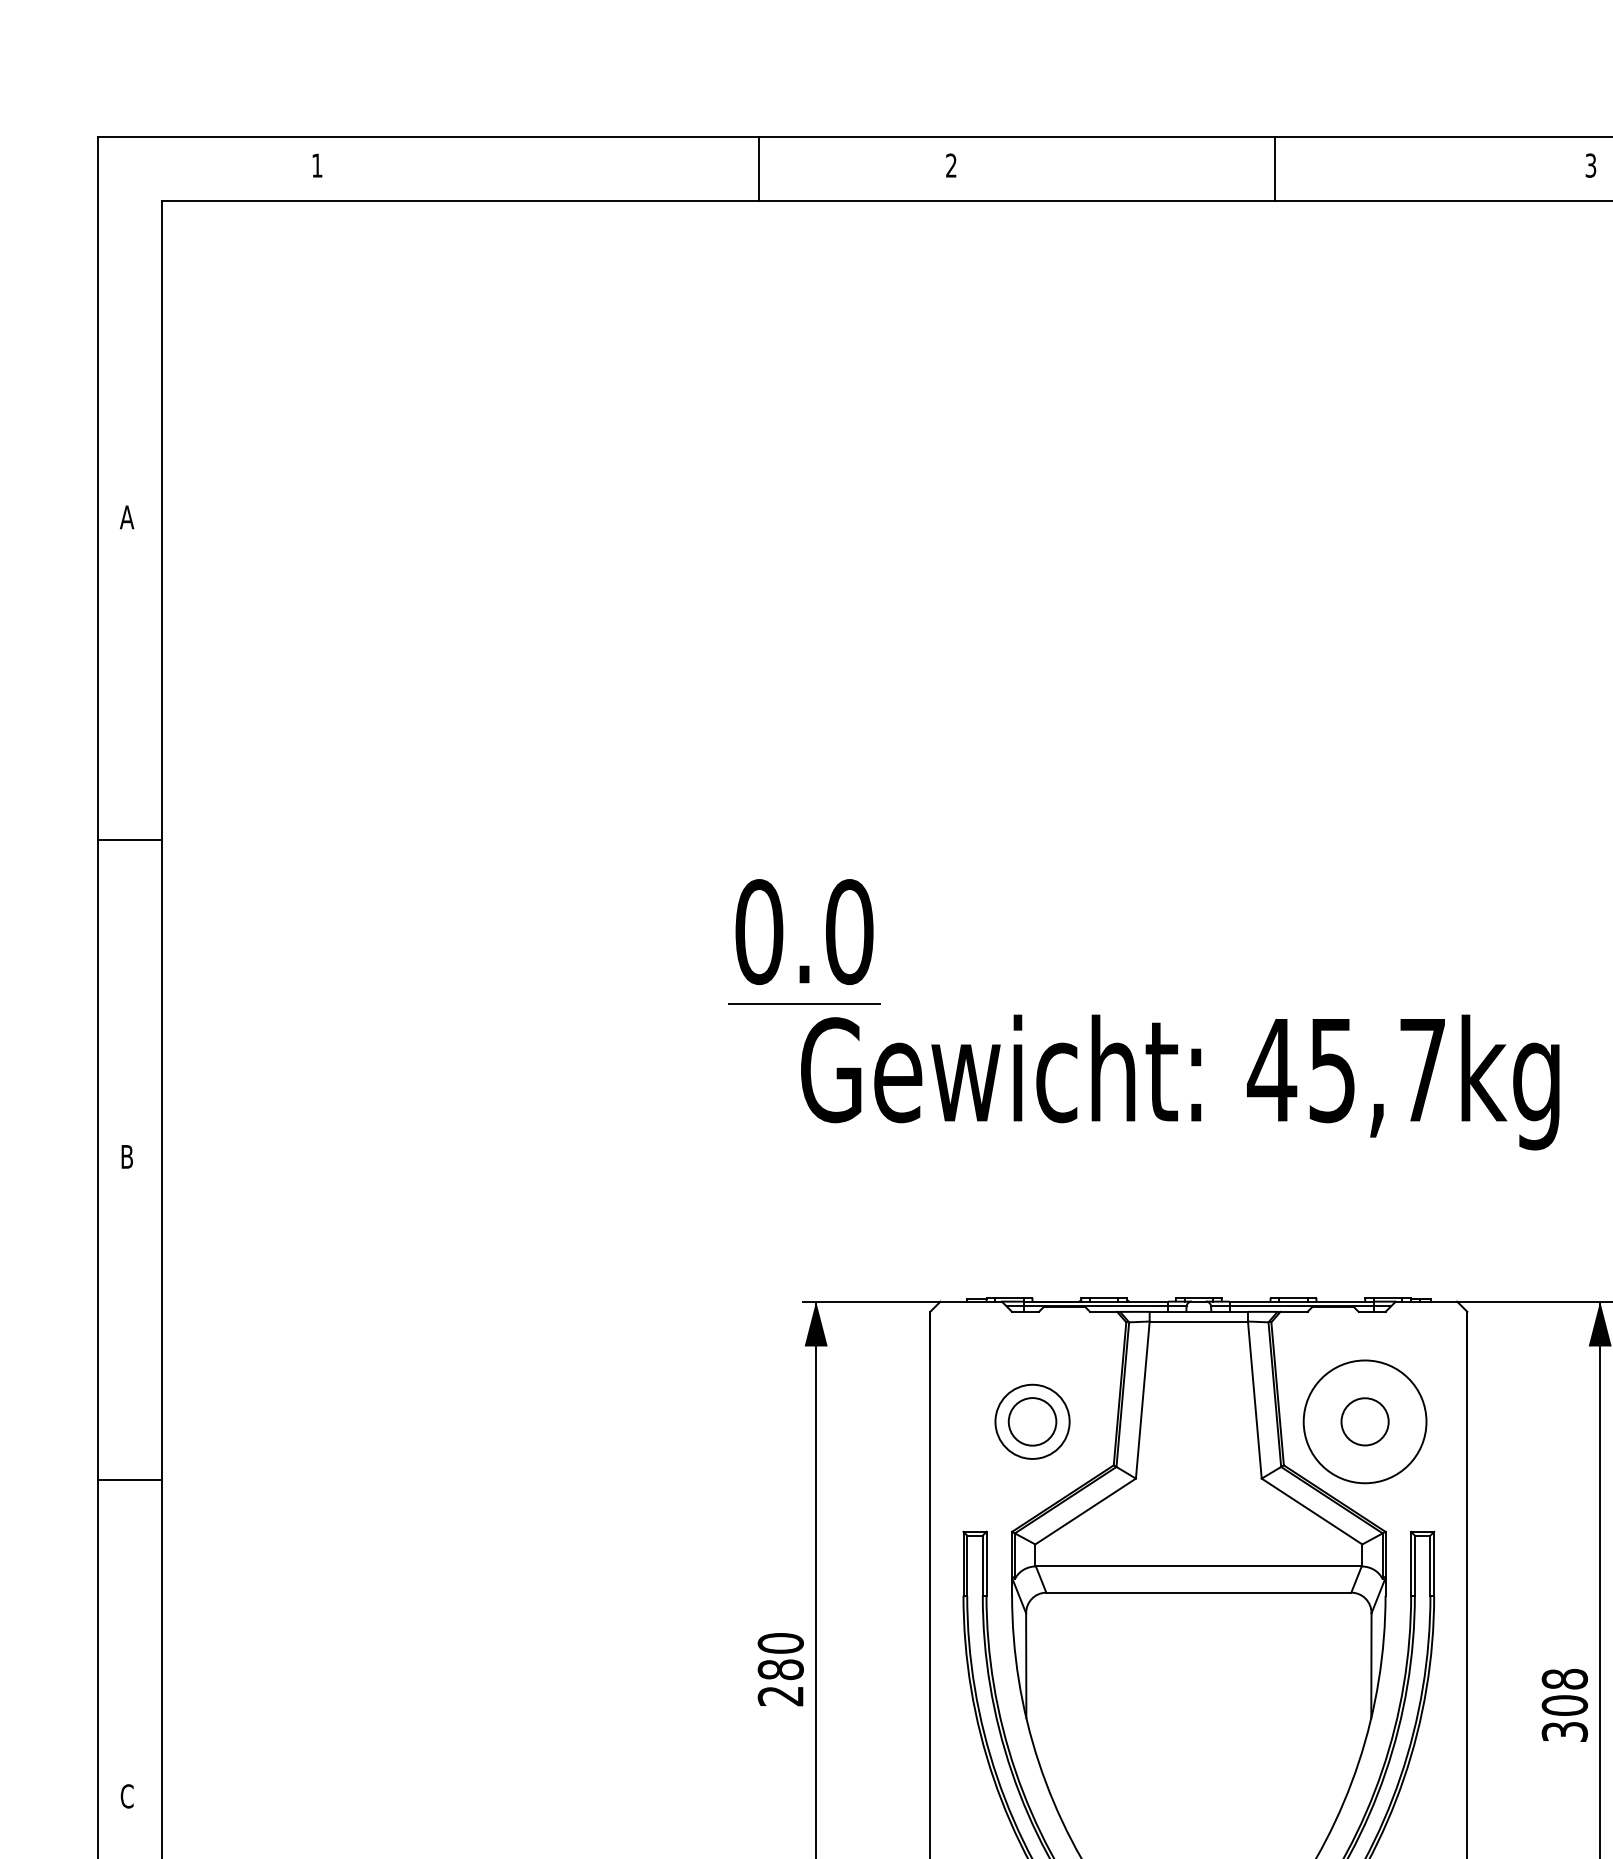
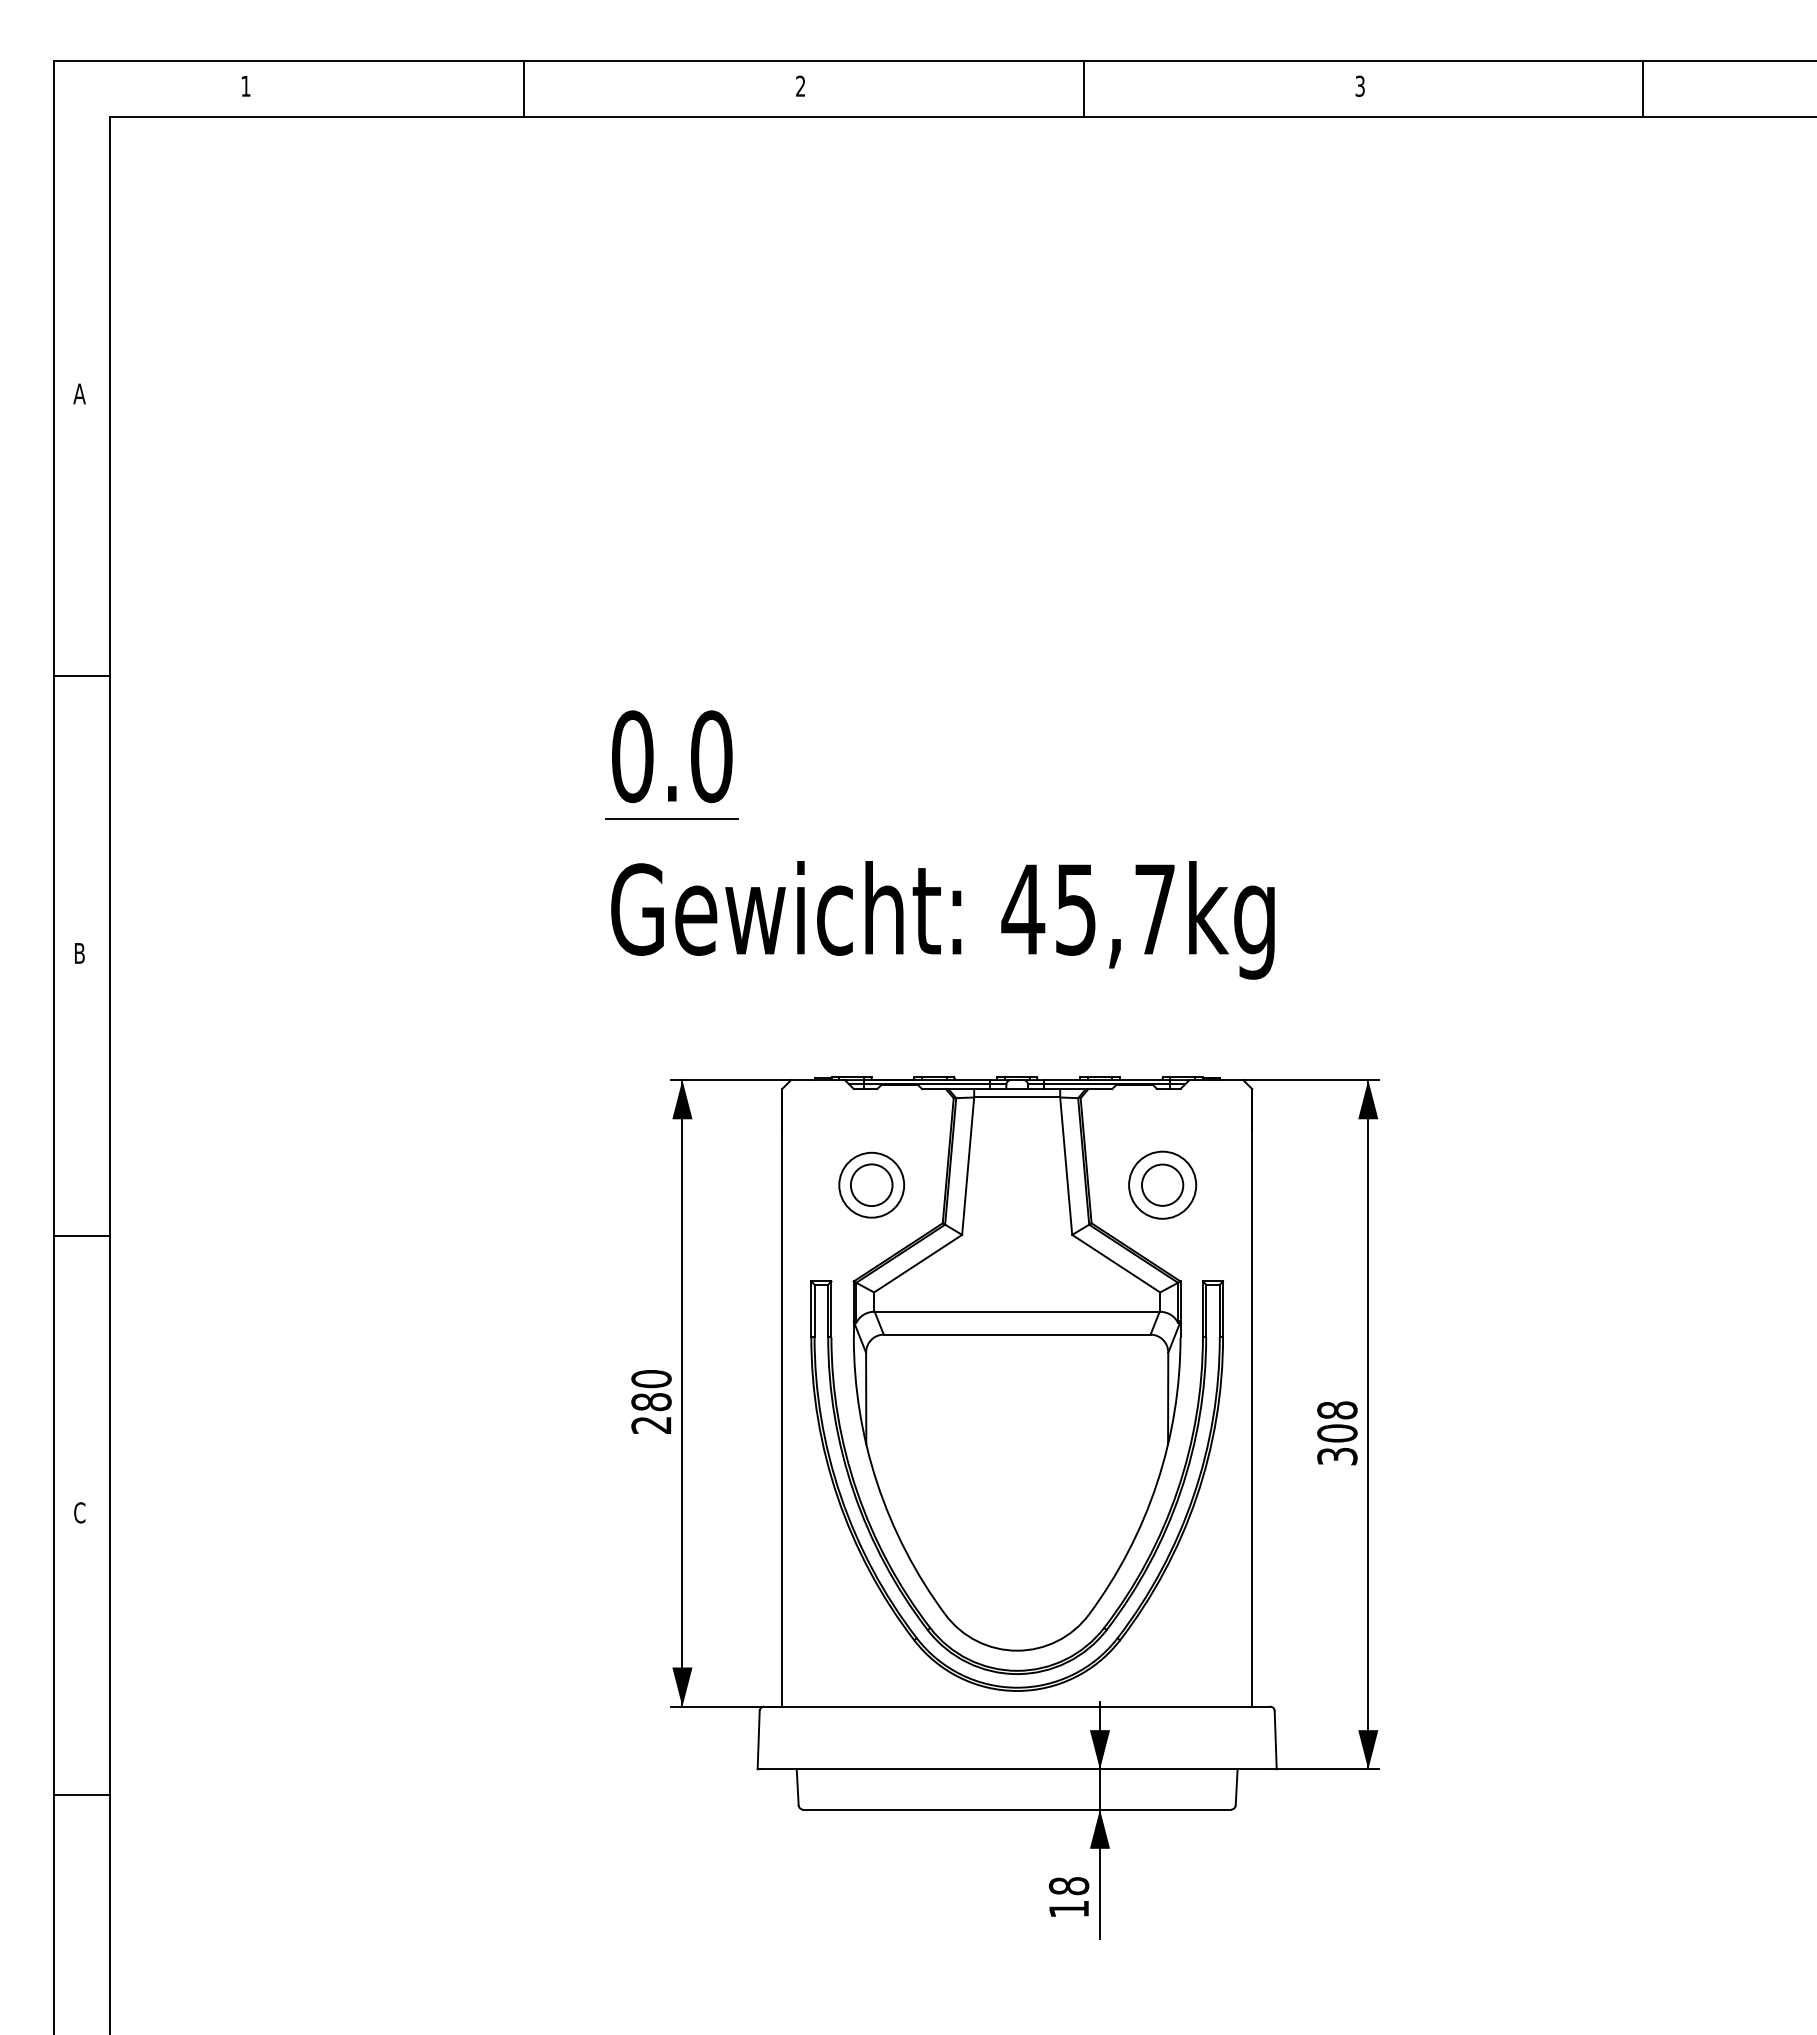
line: (759, 168) -> (524, 88), moved
text: (1179, 1082) -> (942, 920), moved
circle: (1364, 1421) -> (1162, 1184), size x0.62

